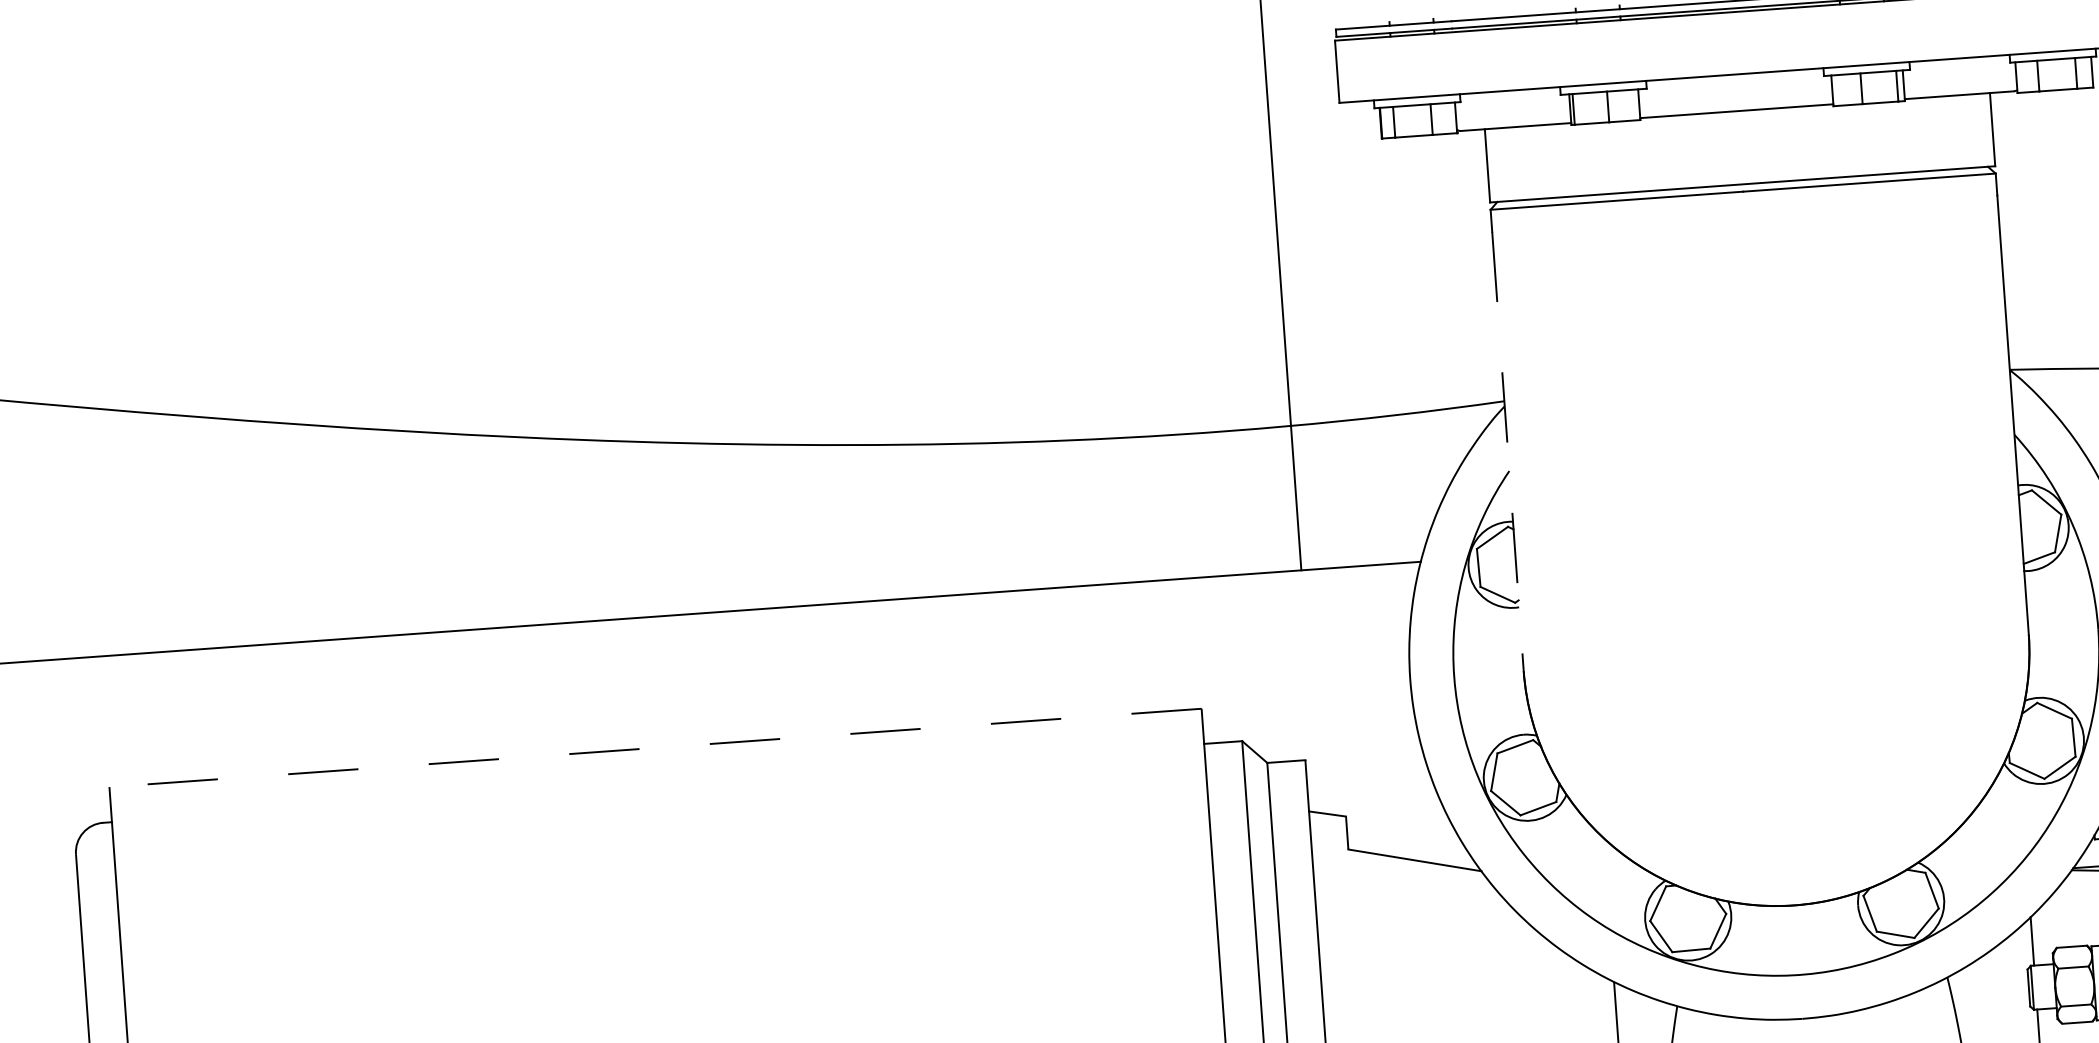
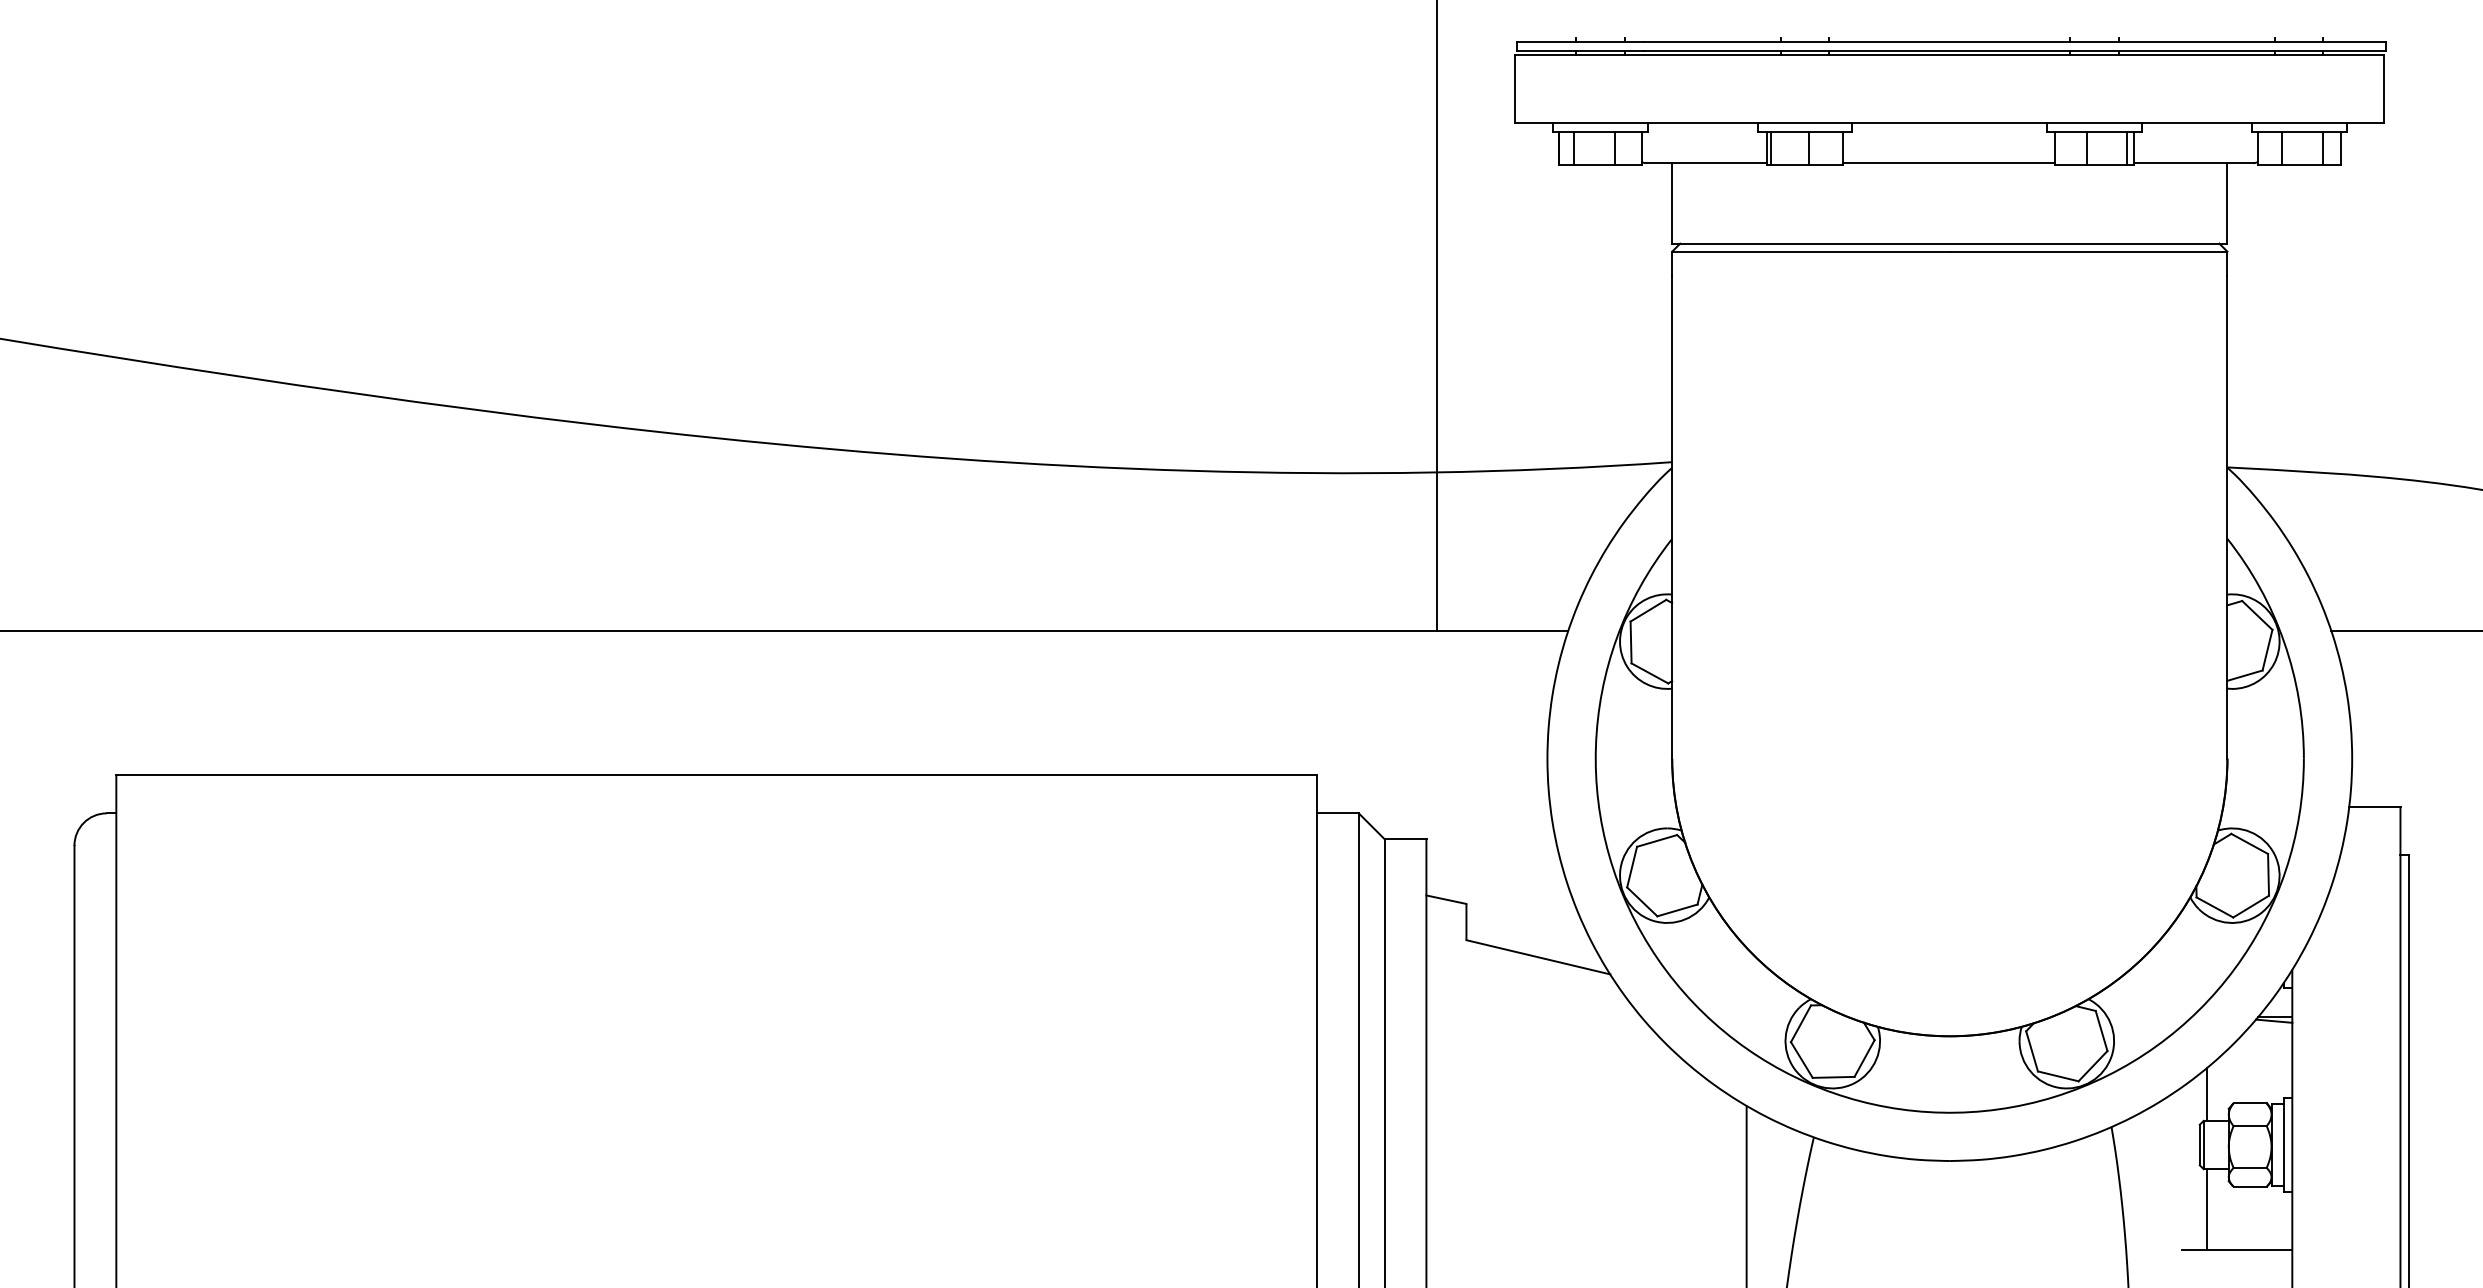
line: (1508, 451) -> (1672, 517), dashed -> solid
line: (655, 747) -> (716, 774), dashed -> solid

